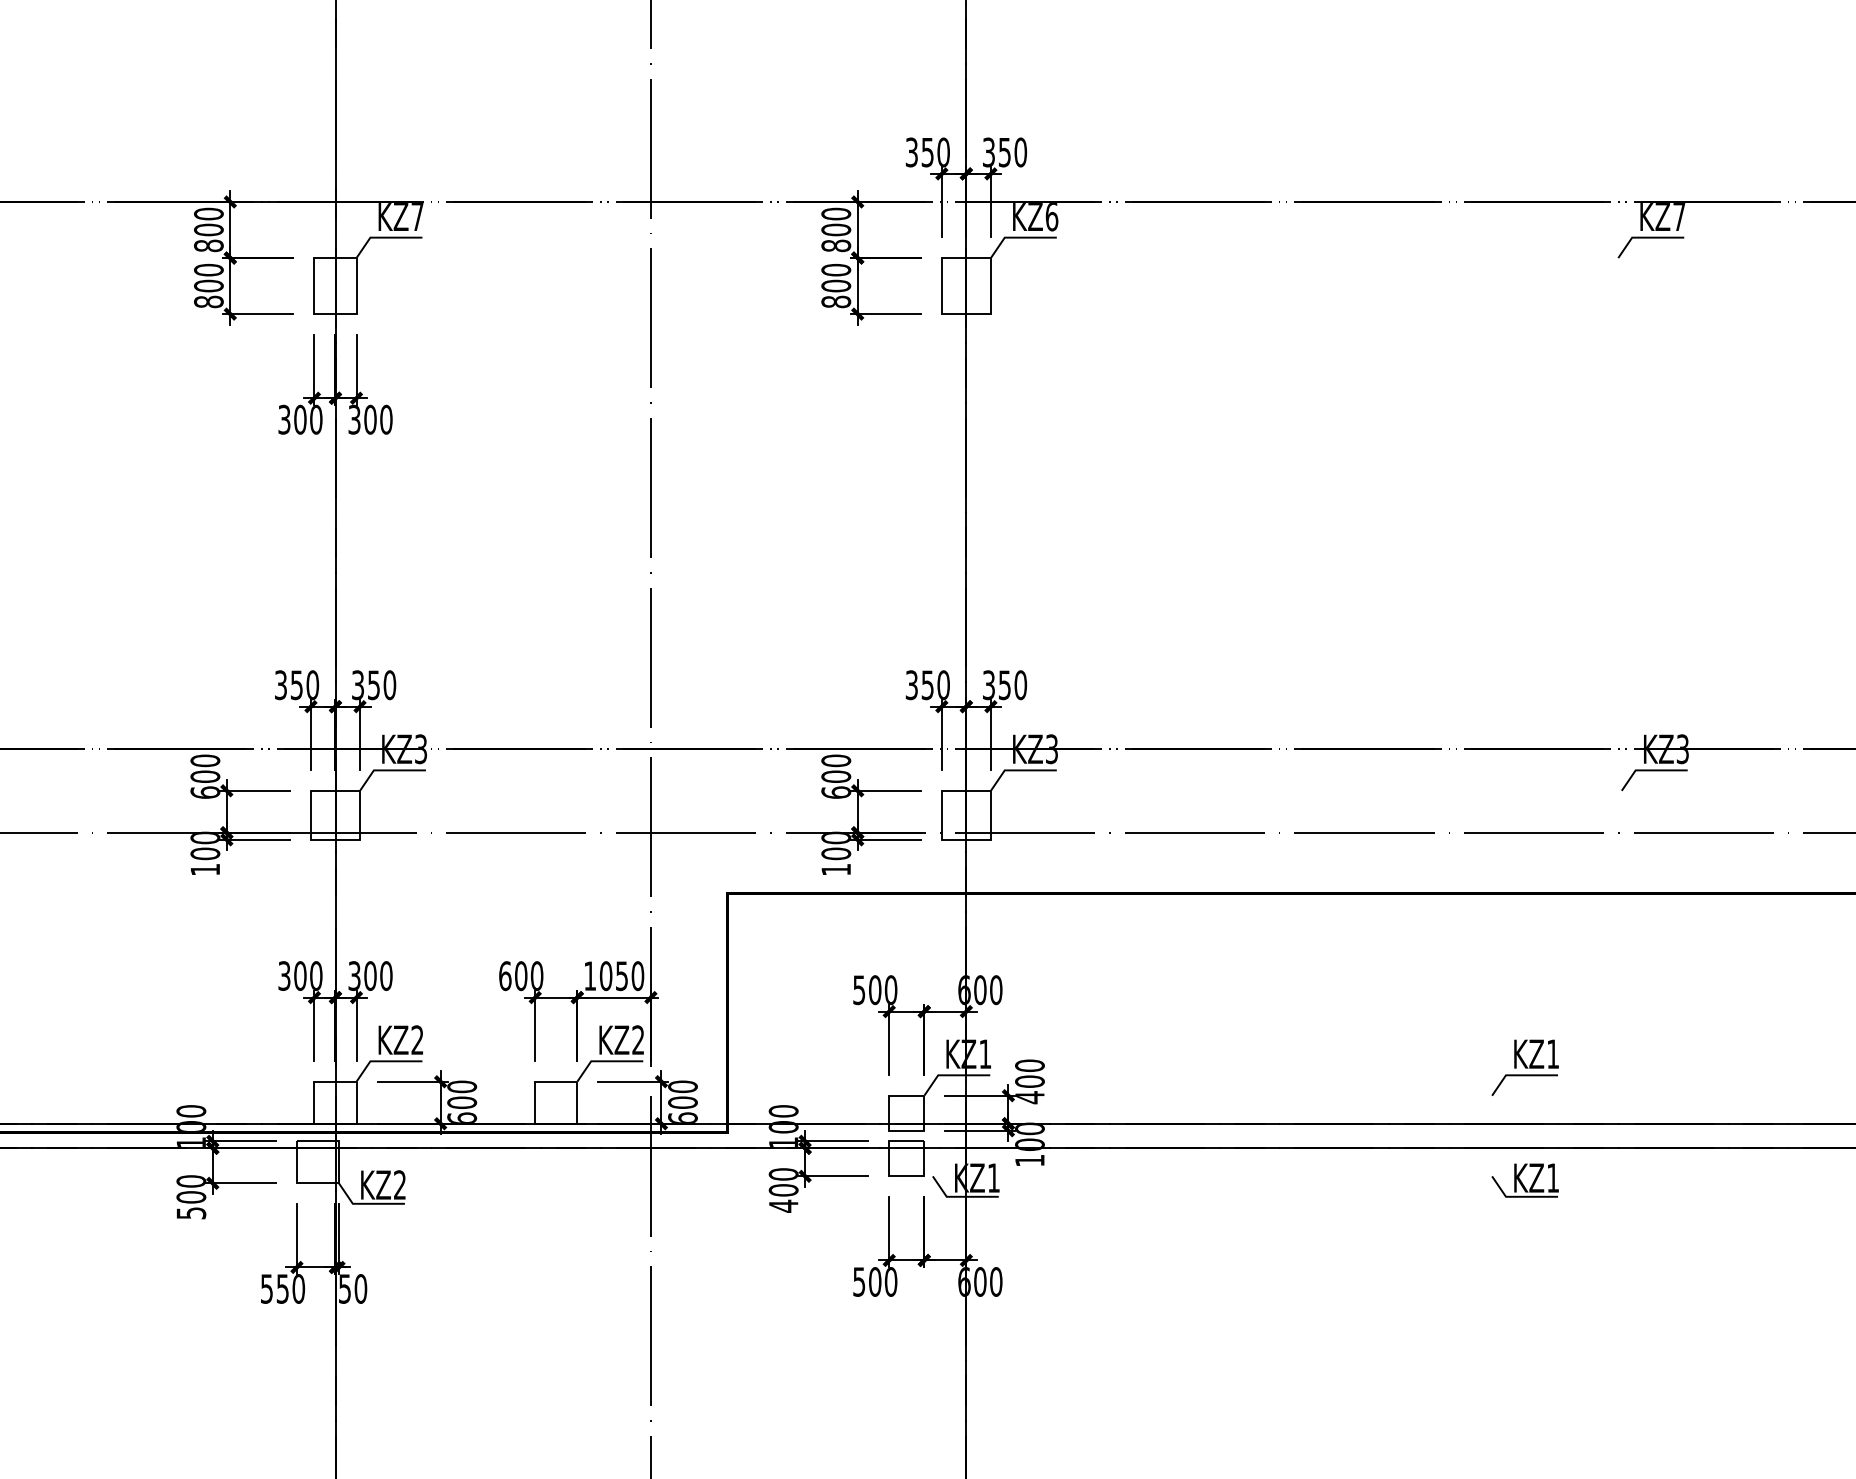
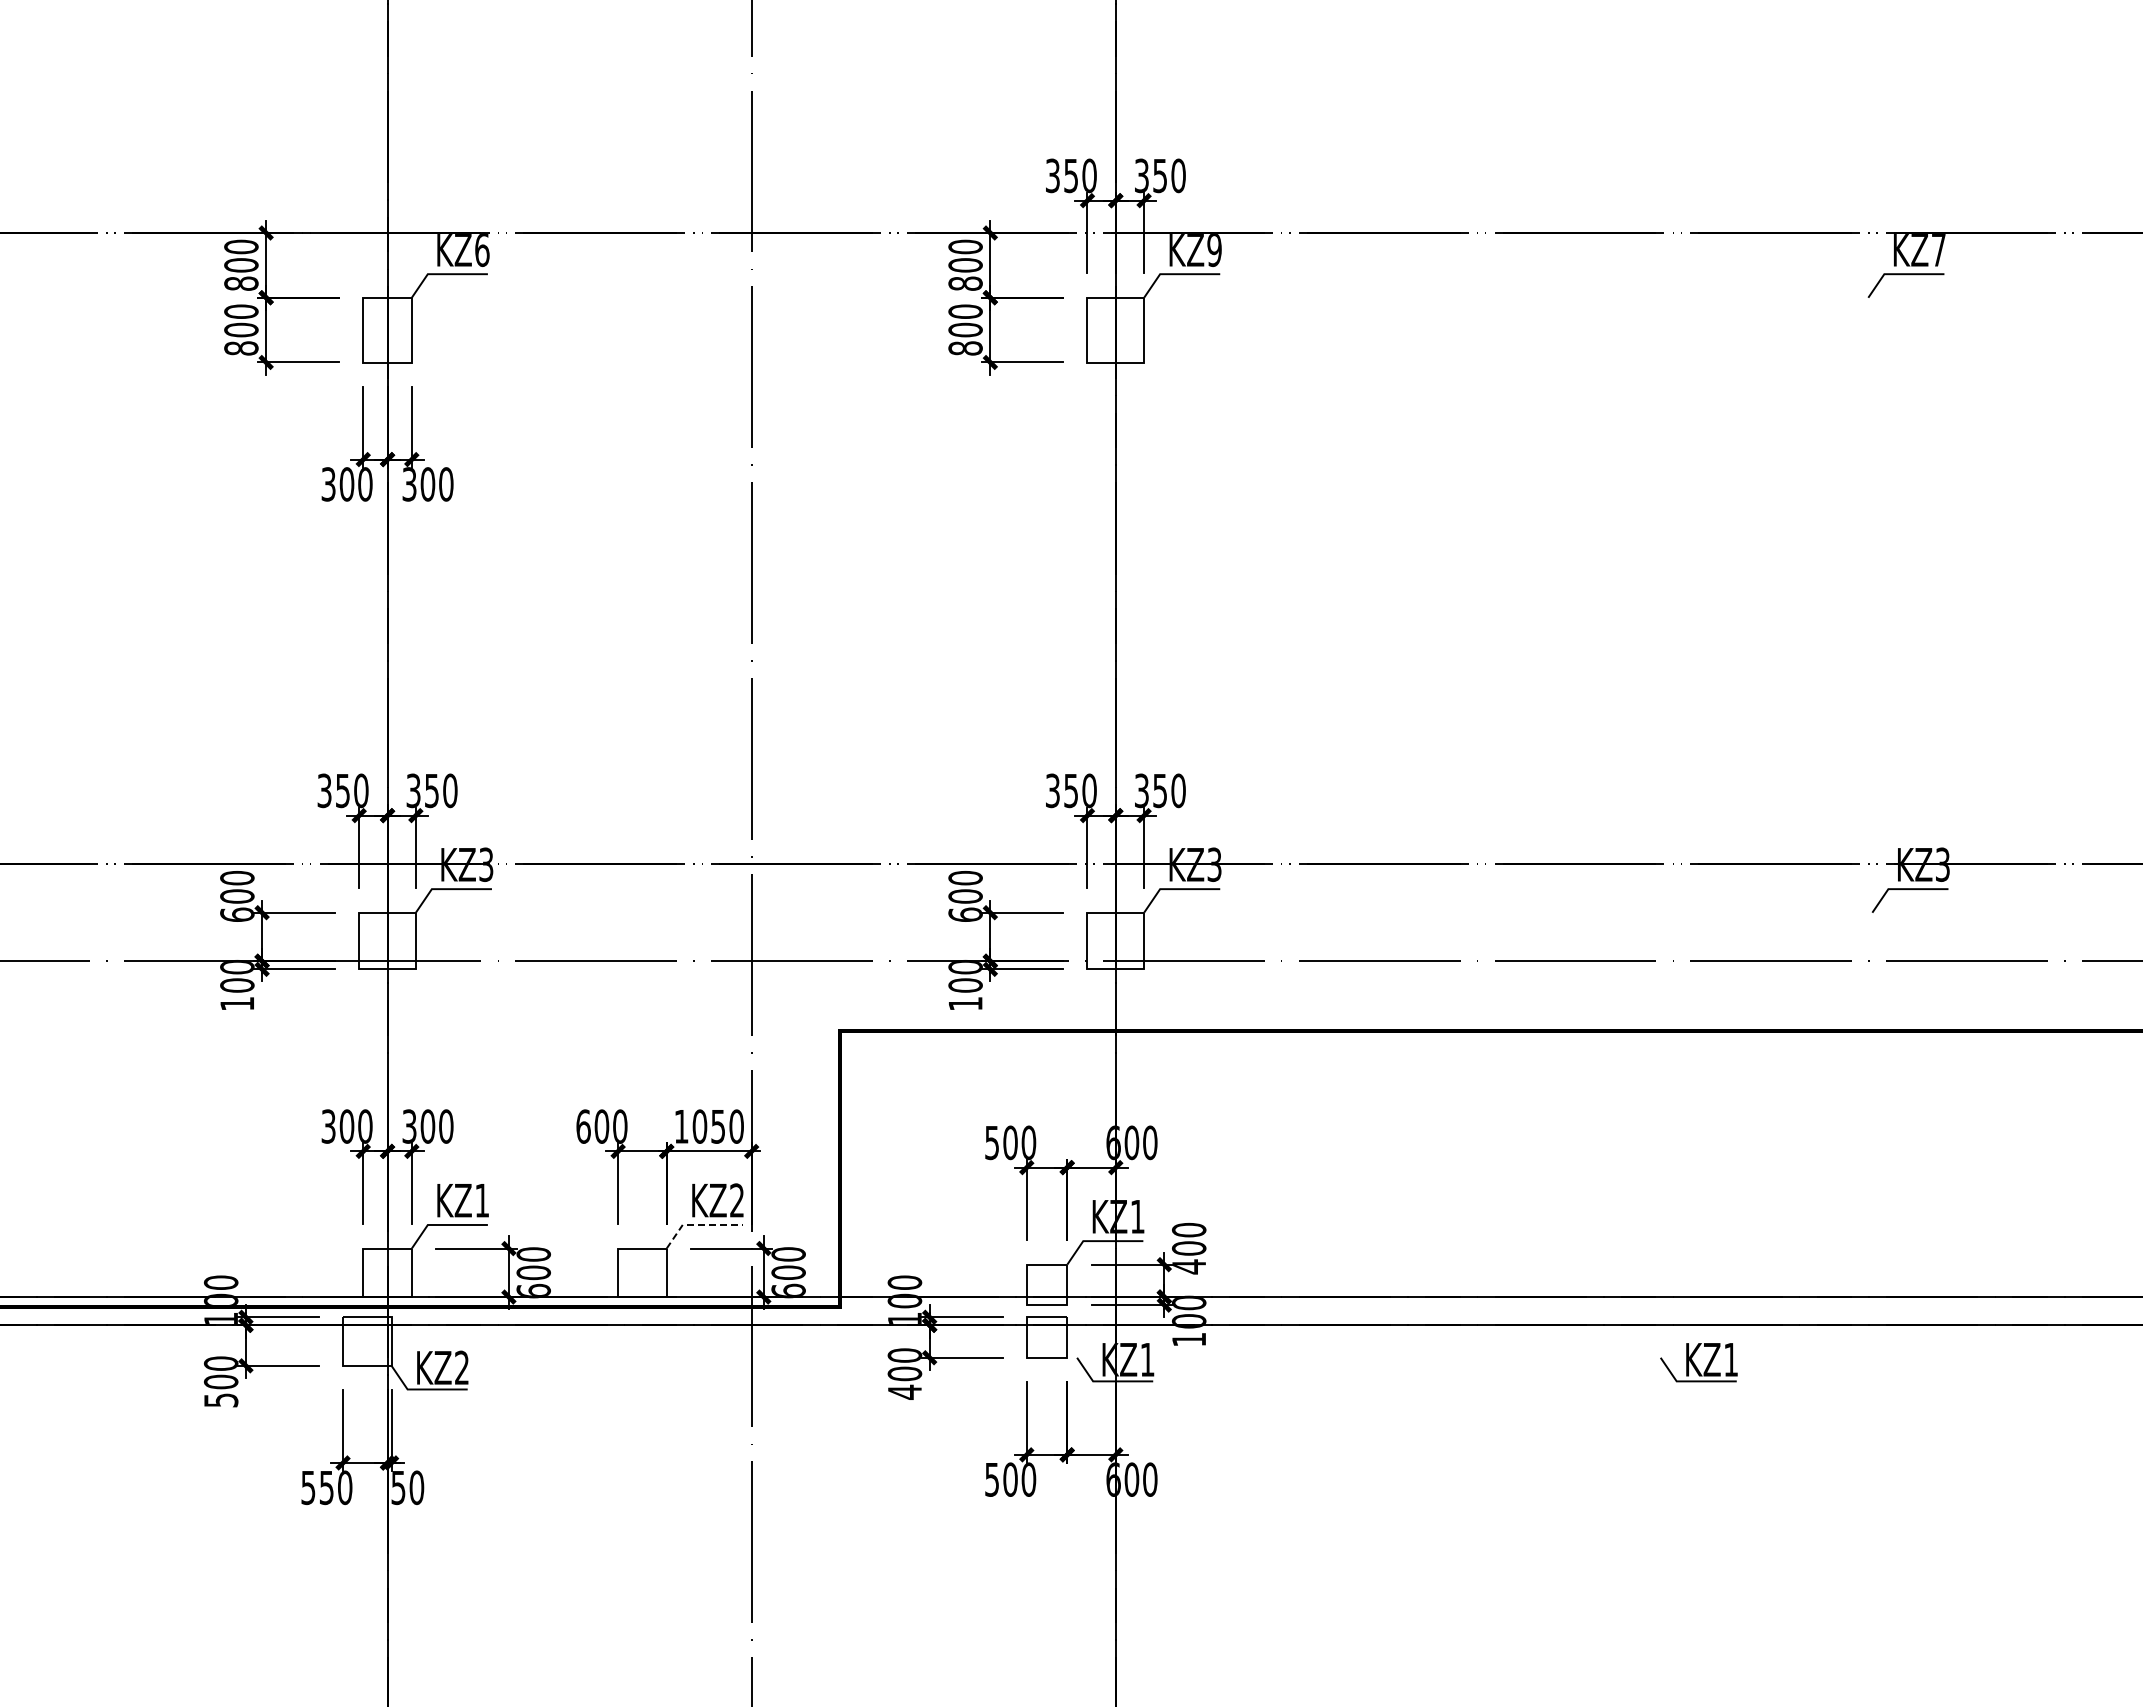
text: (417, 217) -> (482, 250), KZ7 -> KZ6
text: (1051, 217) -> (1214, 250), KZ6 -> KZ9
text: (416, 1040) -> (481, 1200), KZ2 -> KZ1
line: (604, 1060) -> (698, 1224), solid -> dashed
part: (1524, 1067) -> (1760, 1232), removed
part: (1524, 1180) -> (1698, 1362), moved

